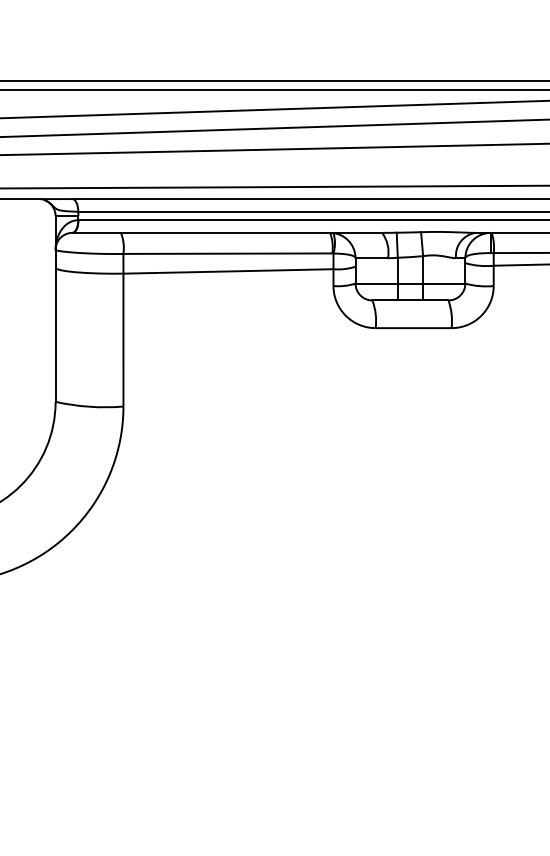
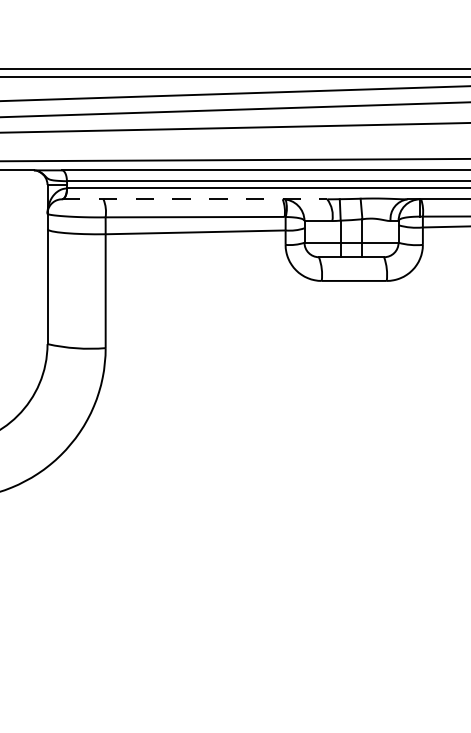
line: (227, 233) -> (194, 199), solid -> dashed

